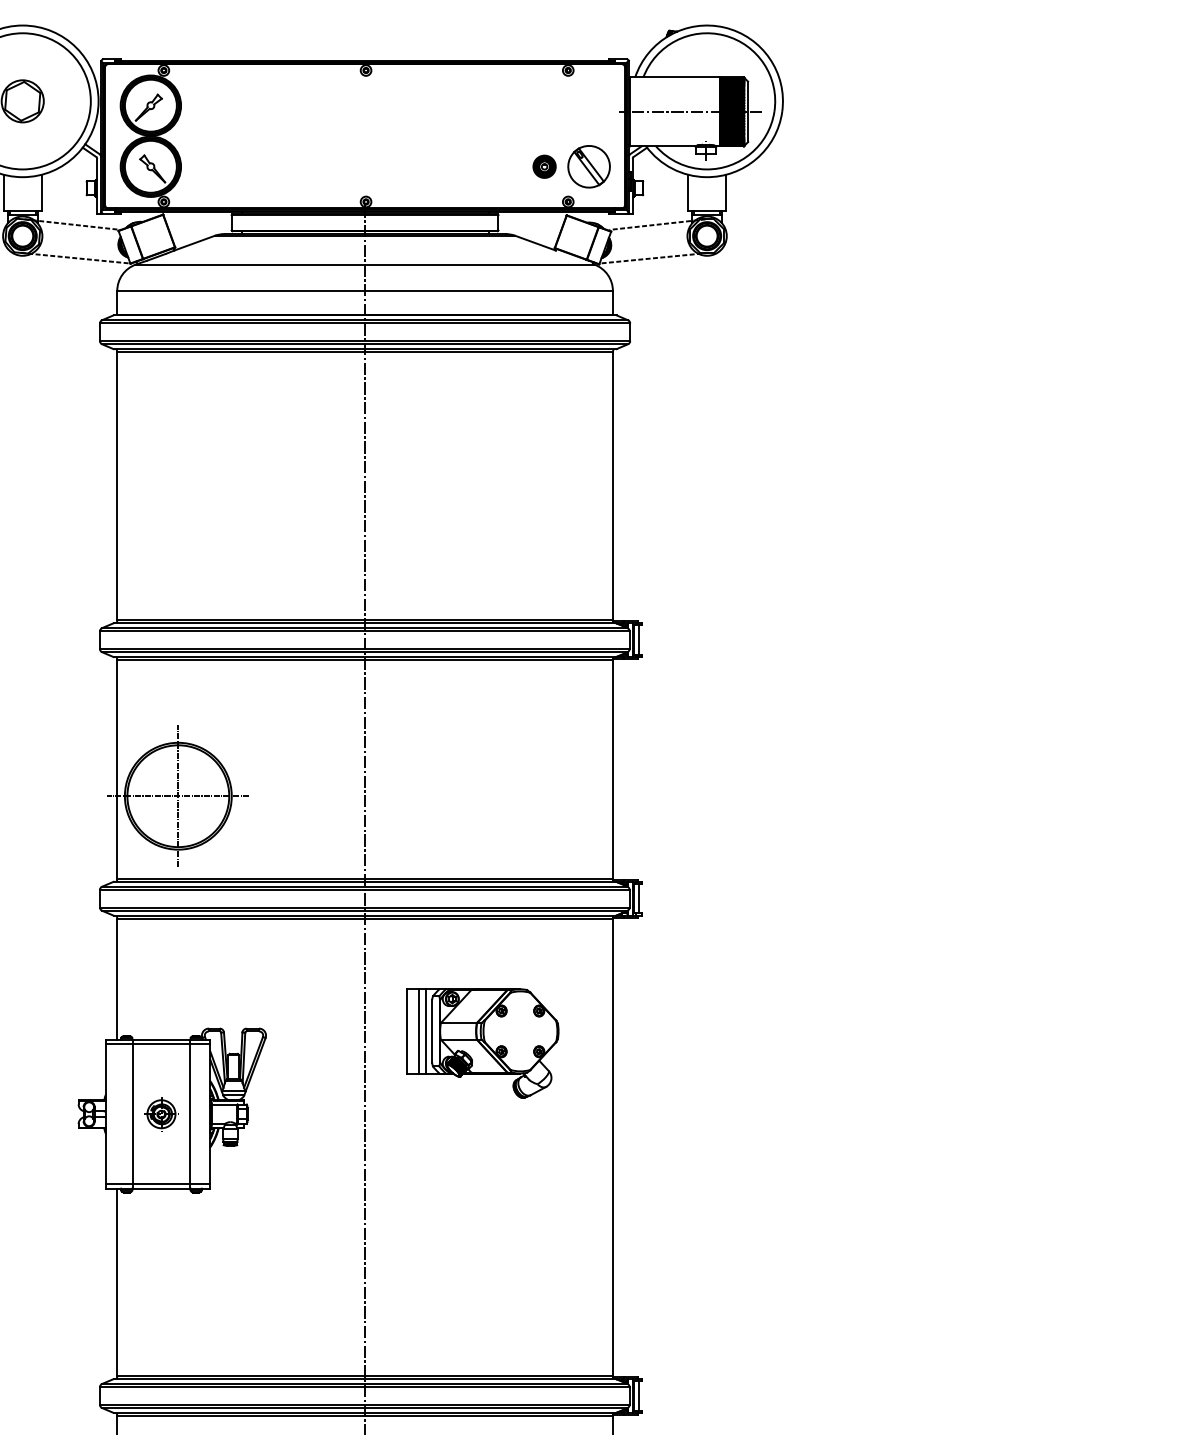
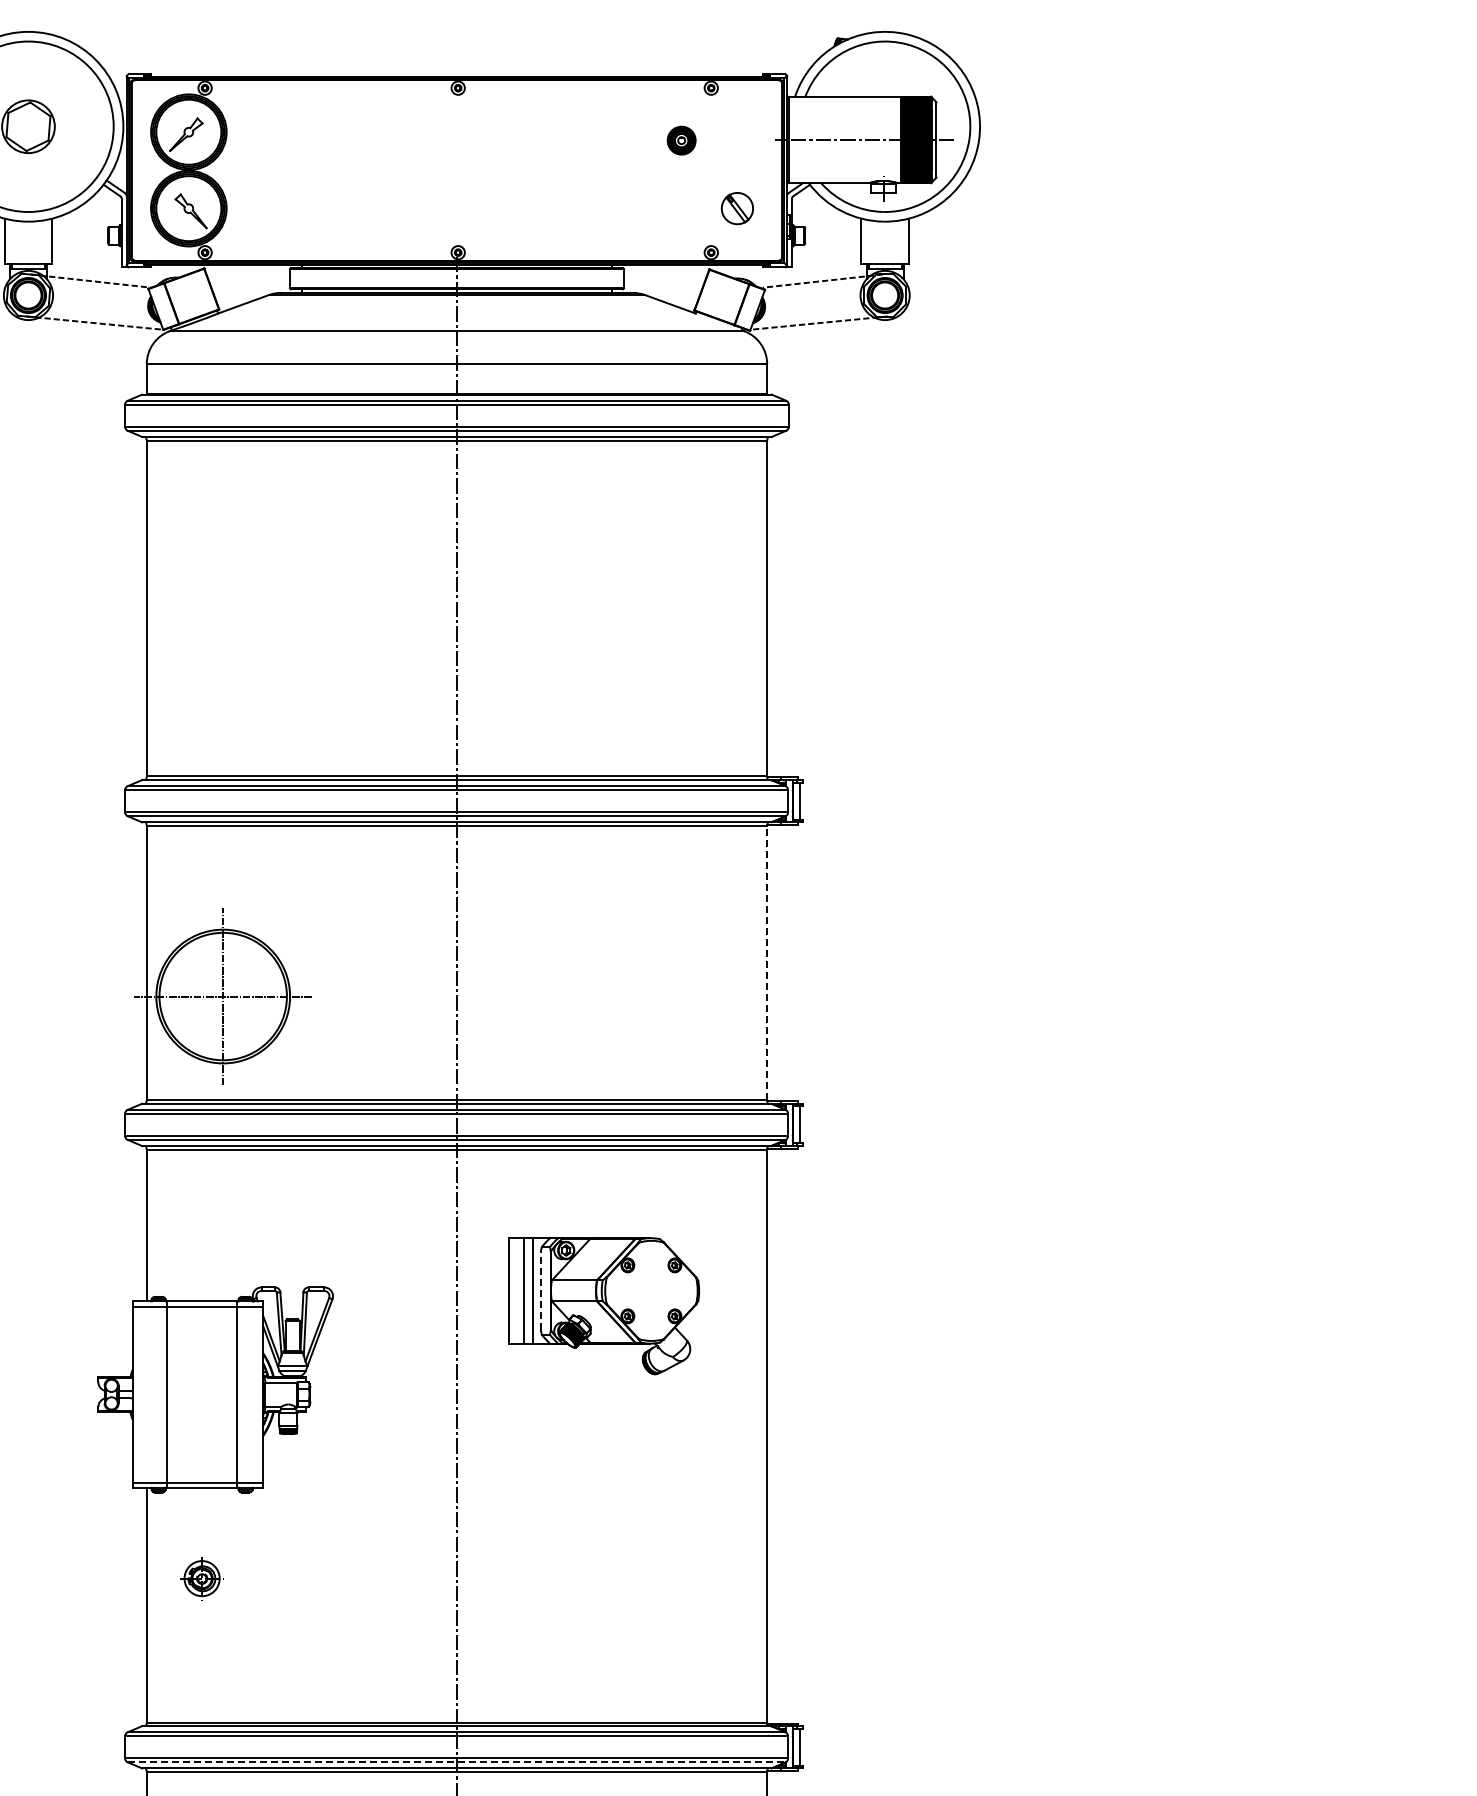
part: (544, 166) -> (681, 140), moved
part: (589, 166) -> (737, 208), size x0.6
line: (613, 769) -> (767, 962), solid -> dashed
line: (431, 1031) -> (540, 1290), solid -> dashed
part: (160, 1114) -> (201, 1578), moved
line: (365, 1408) -> (457, 1762), solid -> dashed

